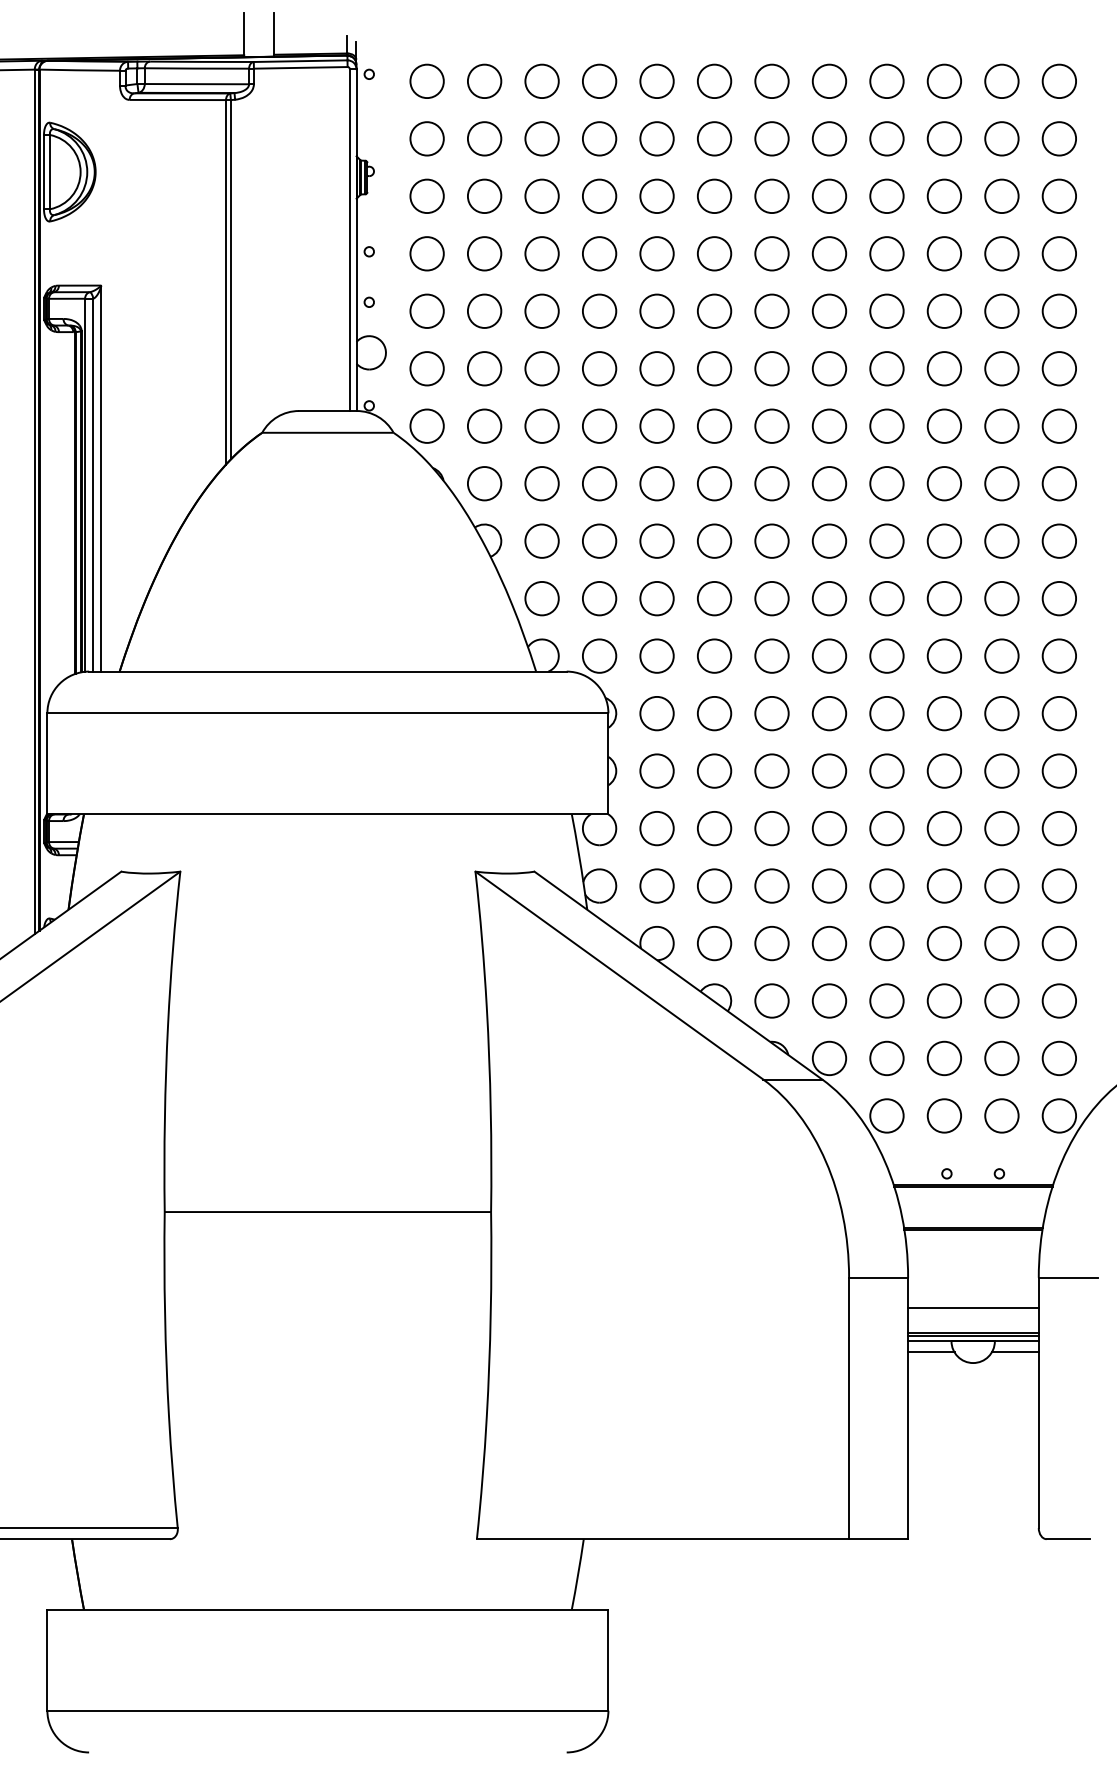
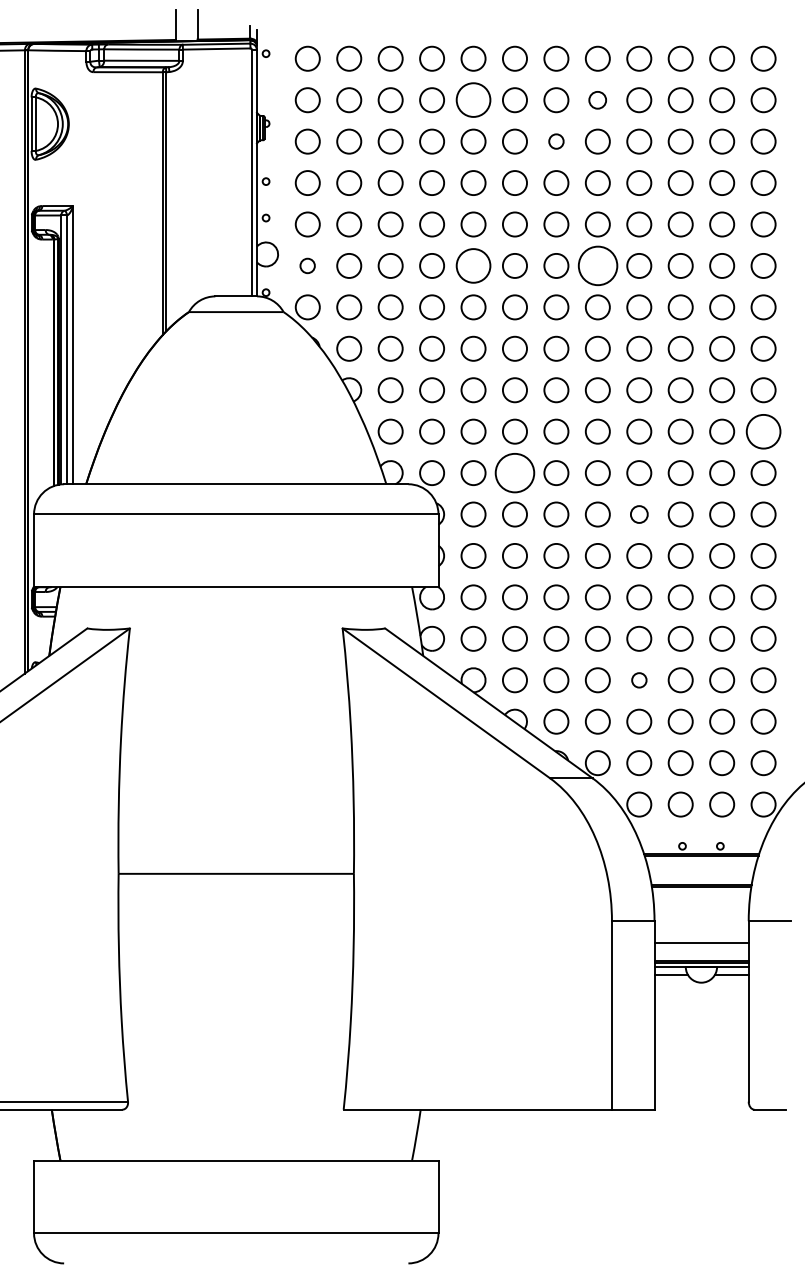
circle: (656, 139) -> (473, 100), size x1.4
circle: (829, 139) -> (597, 100), size x0.7
circle: (772, 196) -> (556, 141), size x0.6
circle: (426, 368) -> (307, 265), size x0.6
circle: (656, 368) -> (473, 265), size x1.4
circle: (829, 368) -> (597, 265), size x1.6
circle: (1059, 598) -> (763, 431), size x1.4
circle: (713, 656) -> (514, 473), size x1.6
circle: (887, 713) -> (639, 514), size x0.7
circle: (887, 943) -> (639, 680), size x0.6

